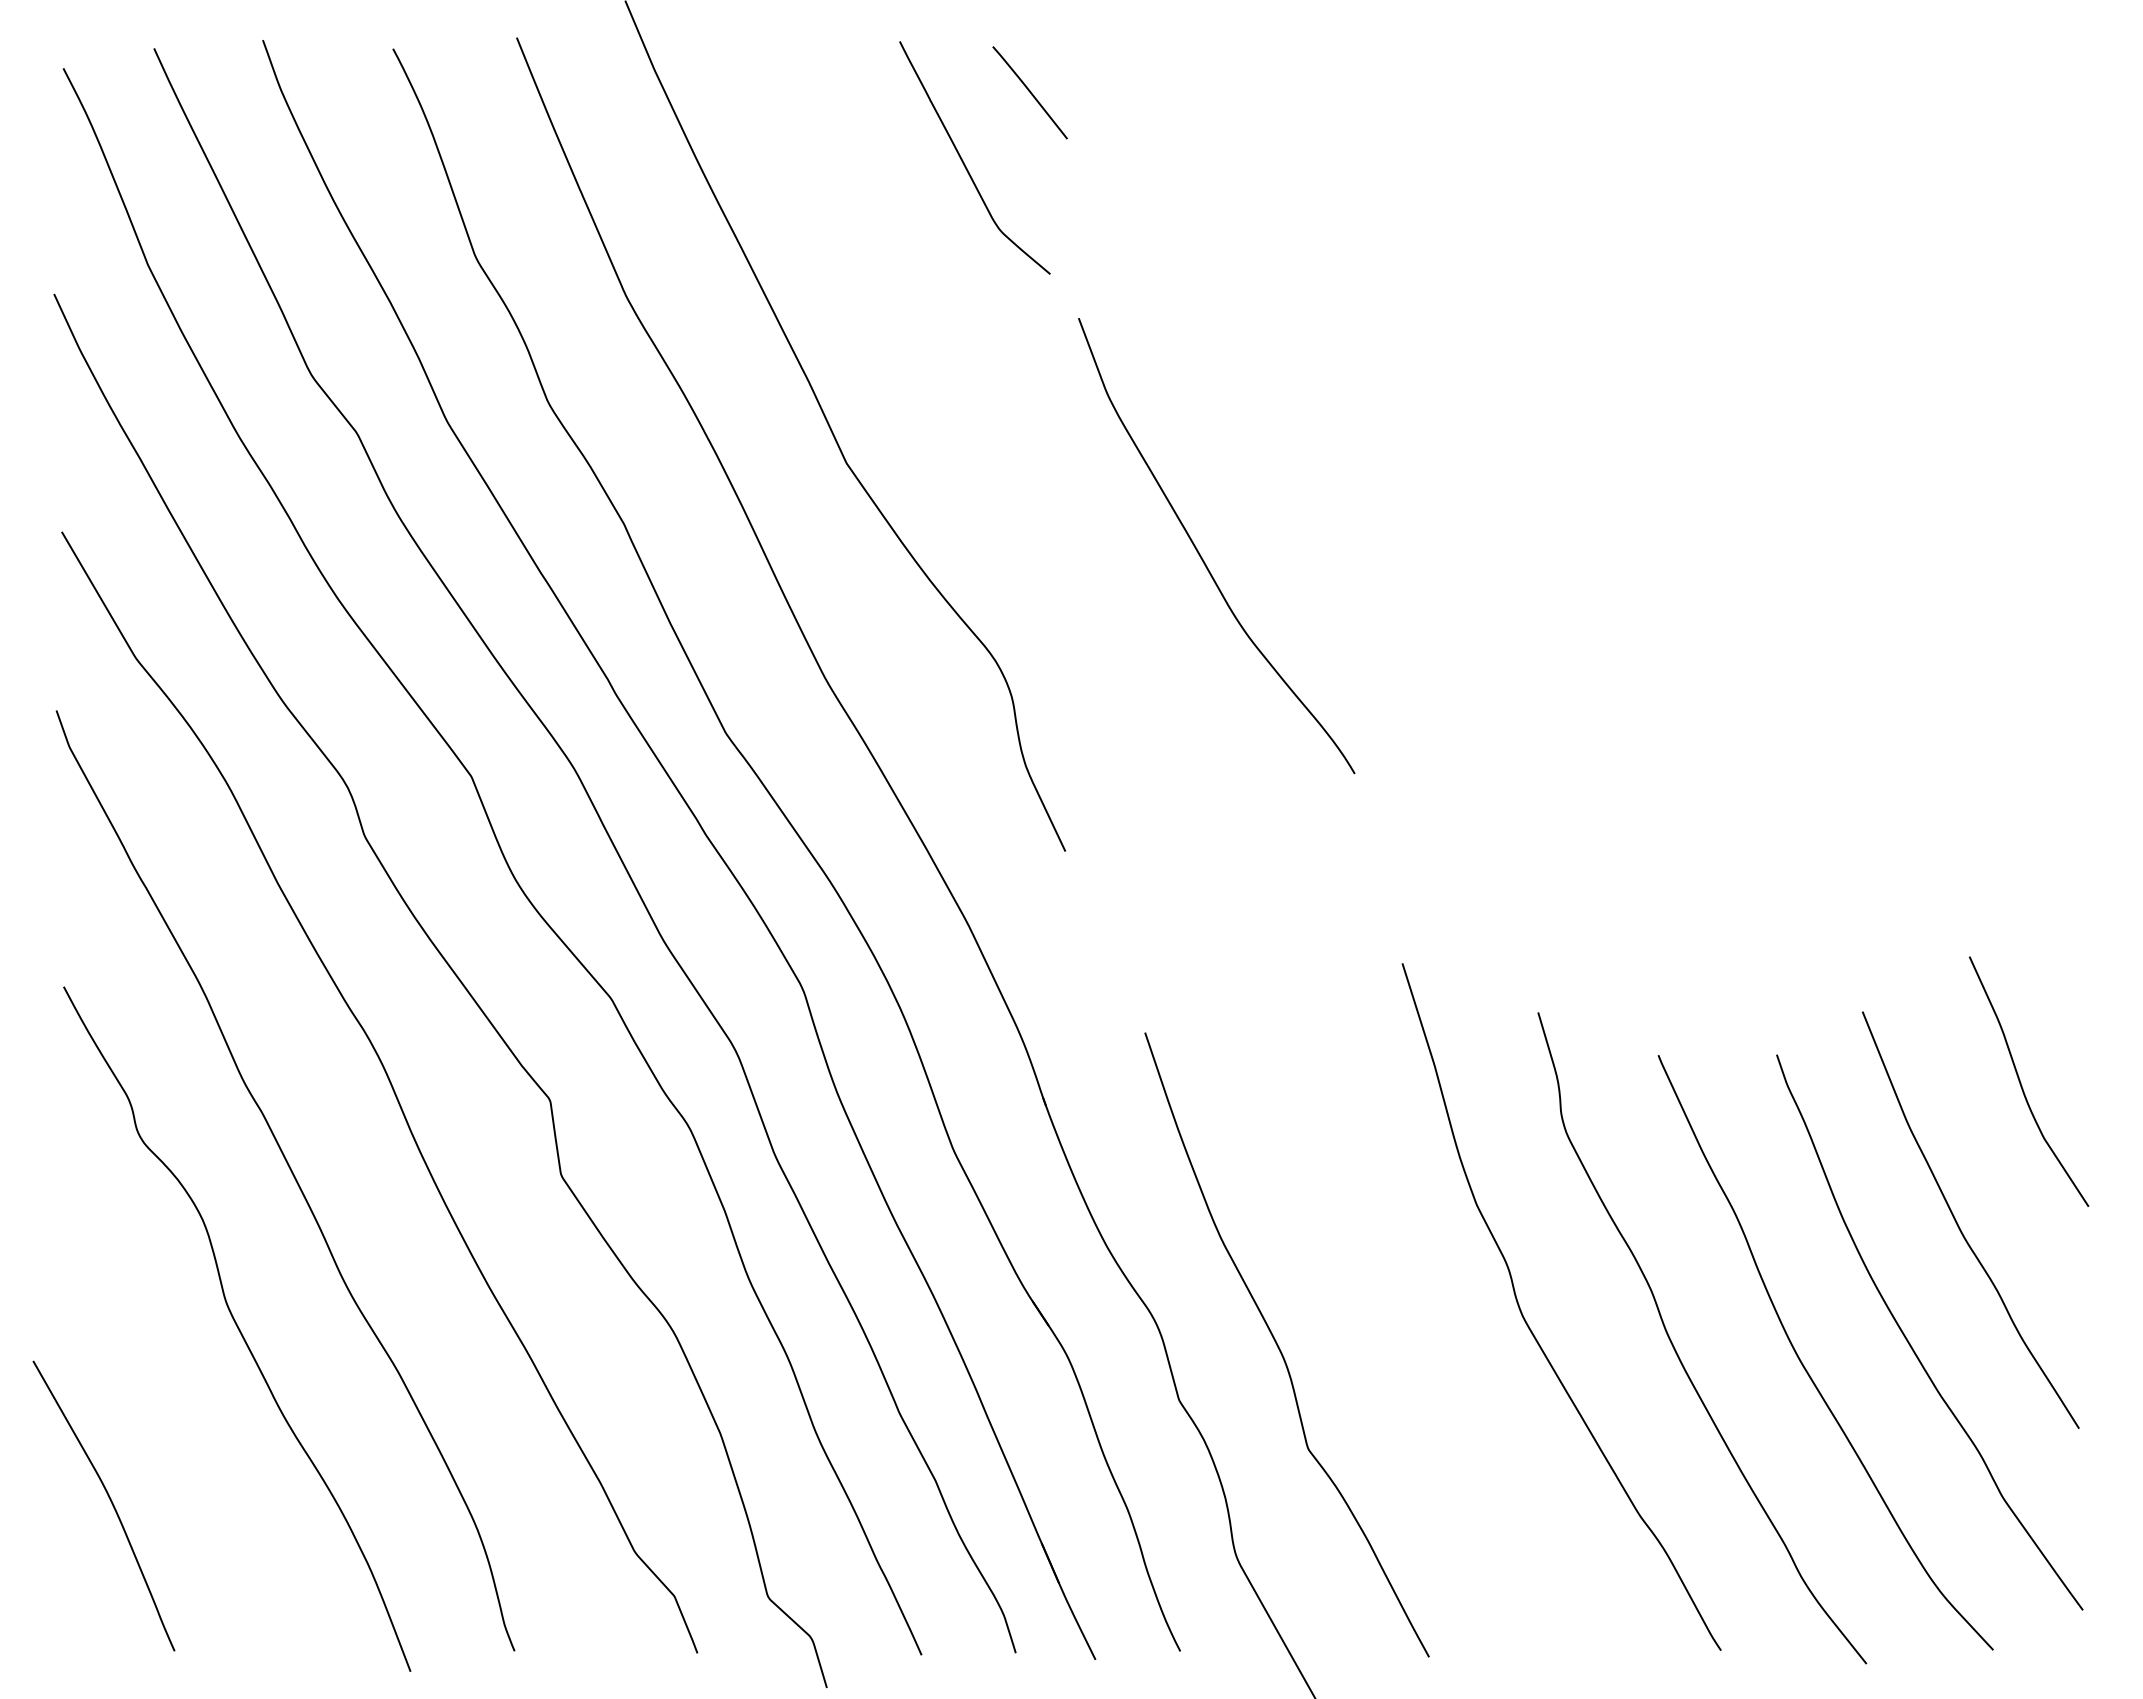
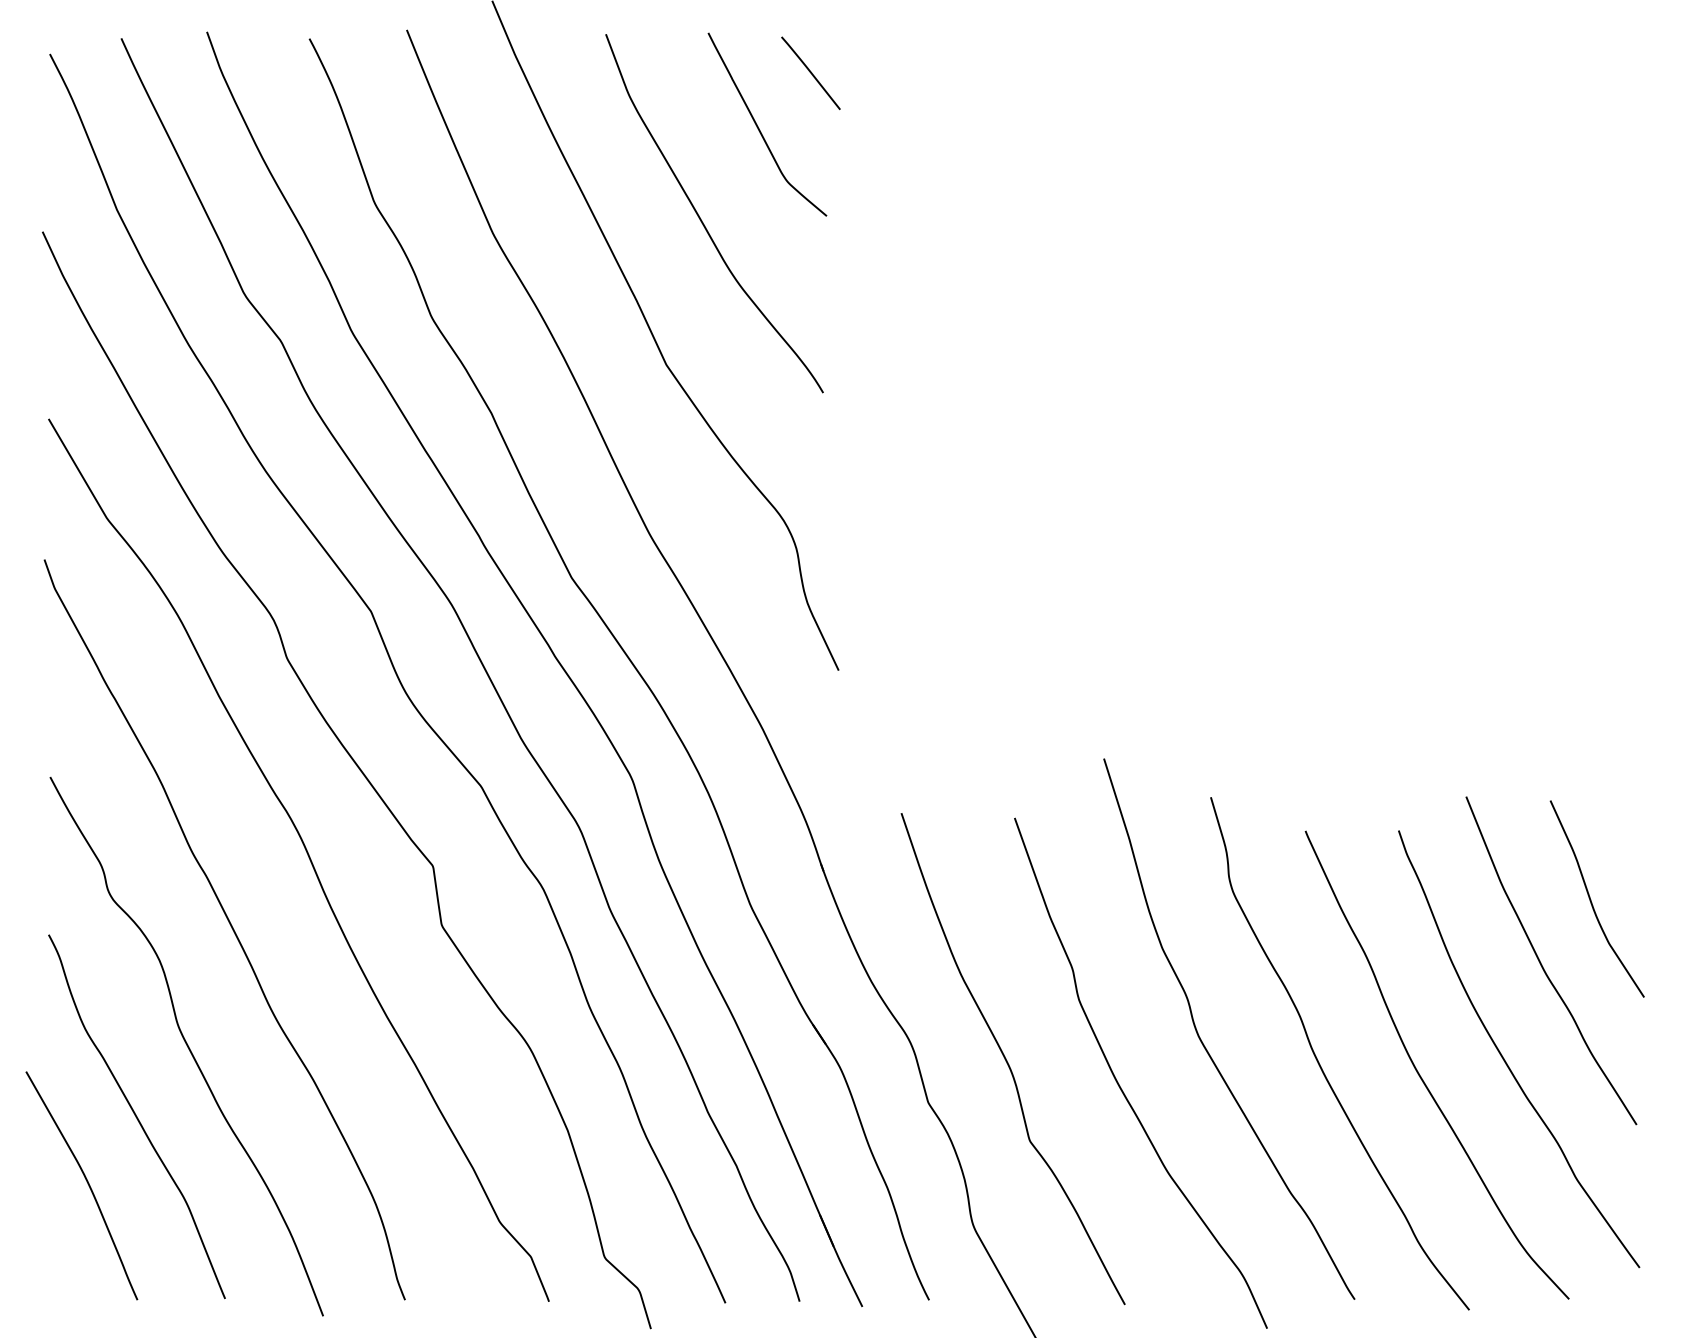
curve: (1201, 555) -> (702, 221), moved
curve: (2021, 1082) -> (1591, 899), moved
curve: (1423, 1379) -> (1120, 1086), added
curve: (173, 1417) -> (136, 1116), added

